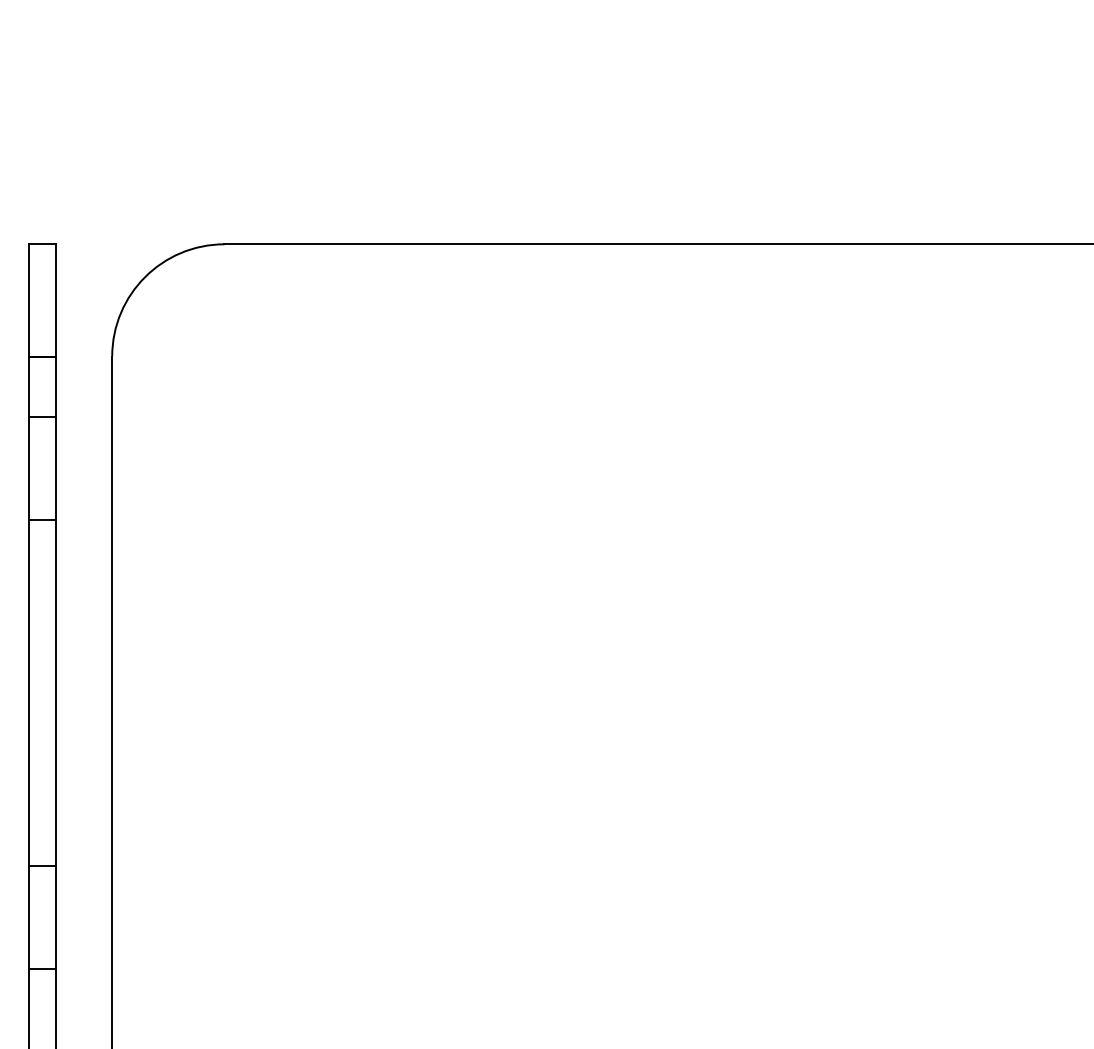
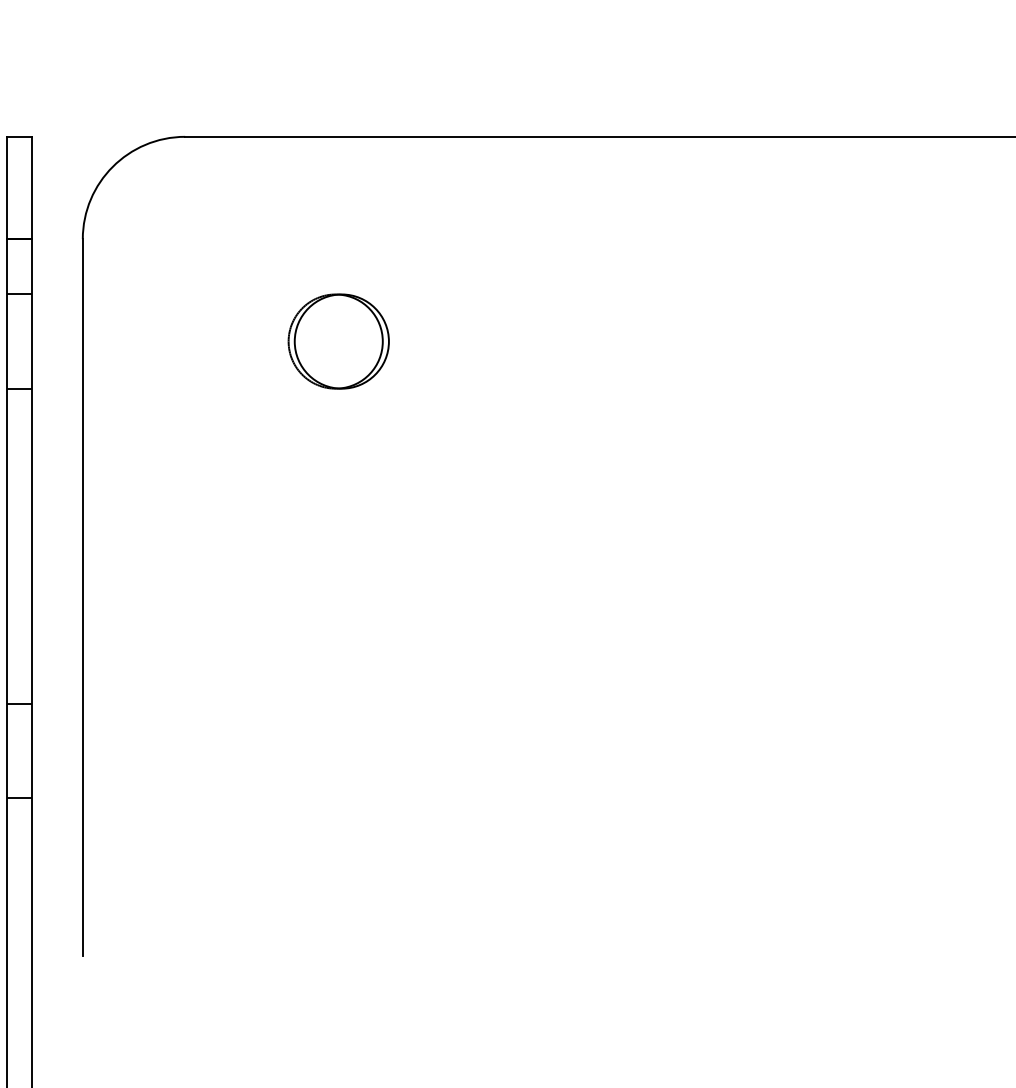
part: (392, 468) -> (338, 341), added

